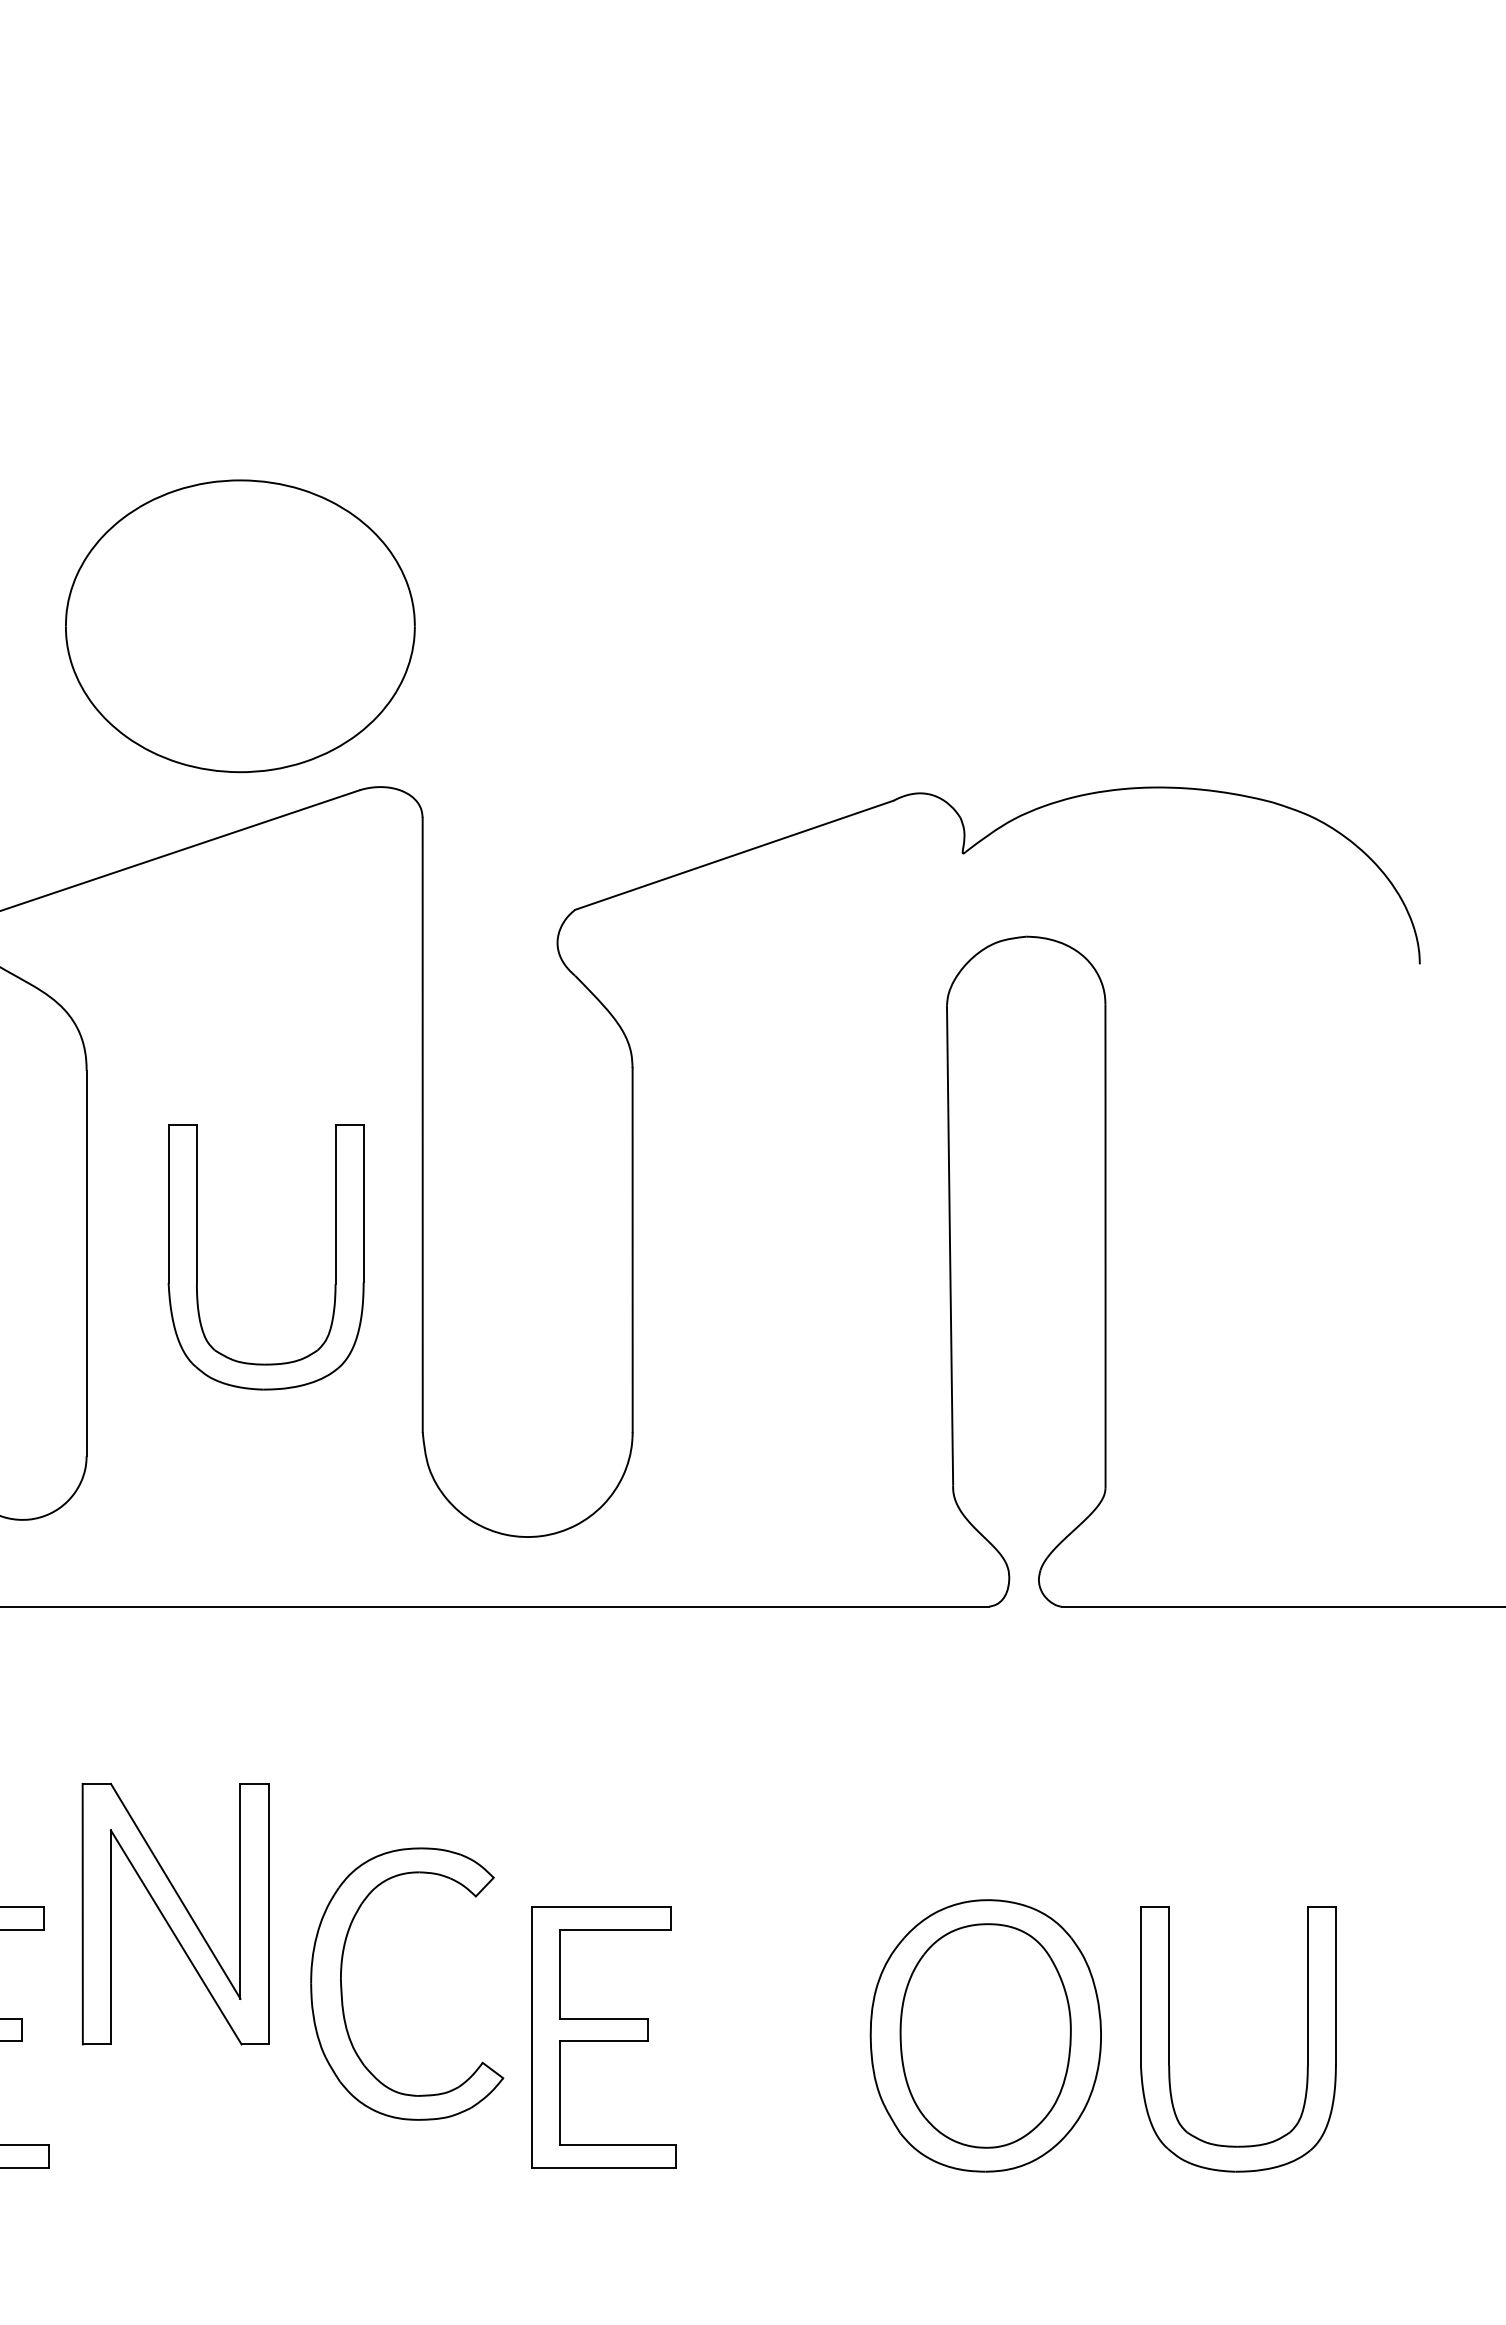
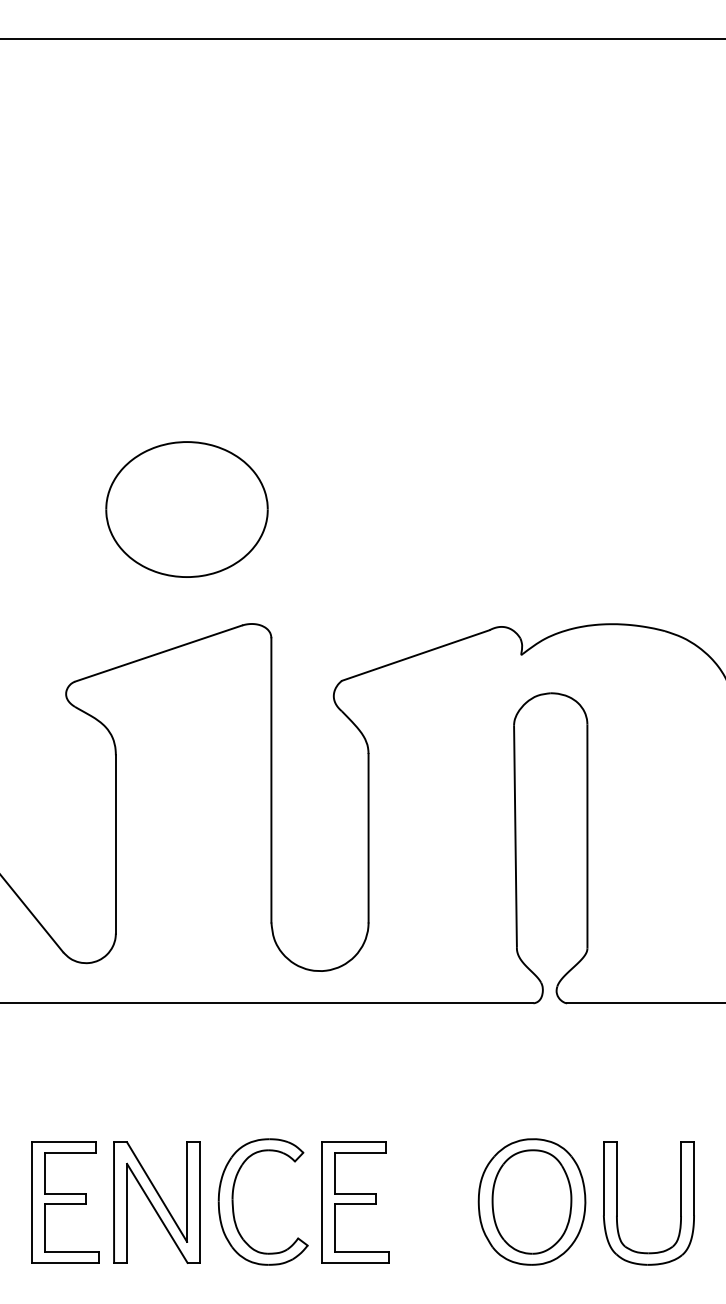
part: (239, 626) -> (186, 509), moved
part: (198, 1257) -> (167, 841), removed
part: (174, 1913) -> (156, 1202), moved
part: (342, 1982) -> (233, 1201), moved

